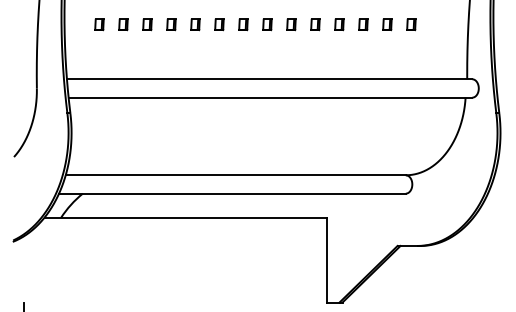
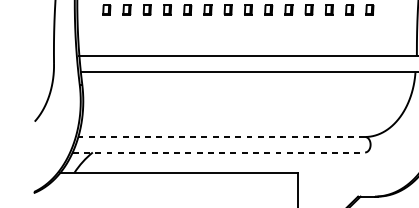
line: (235, 175) -> (221, 137), solid -> dashed
line: (232, 193) -> (218, 152), solid -> dashed

